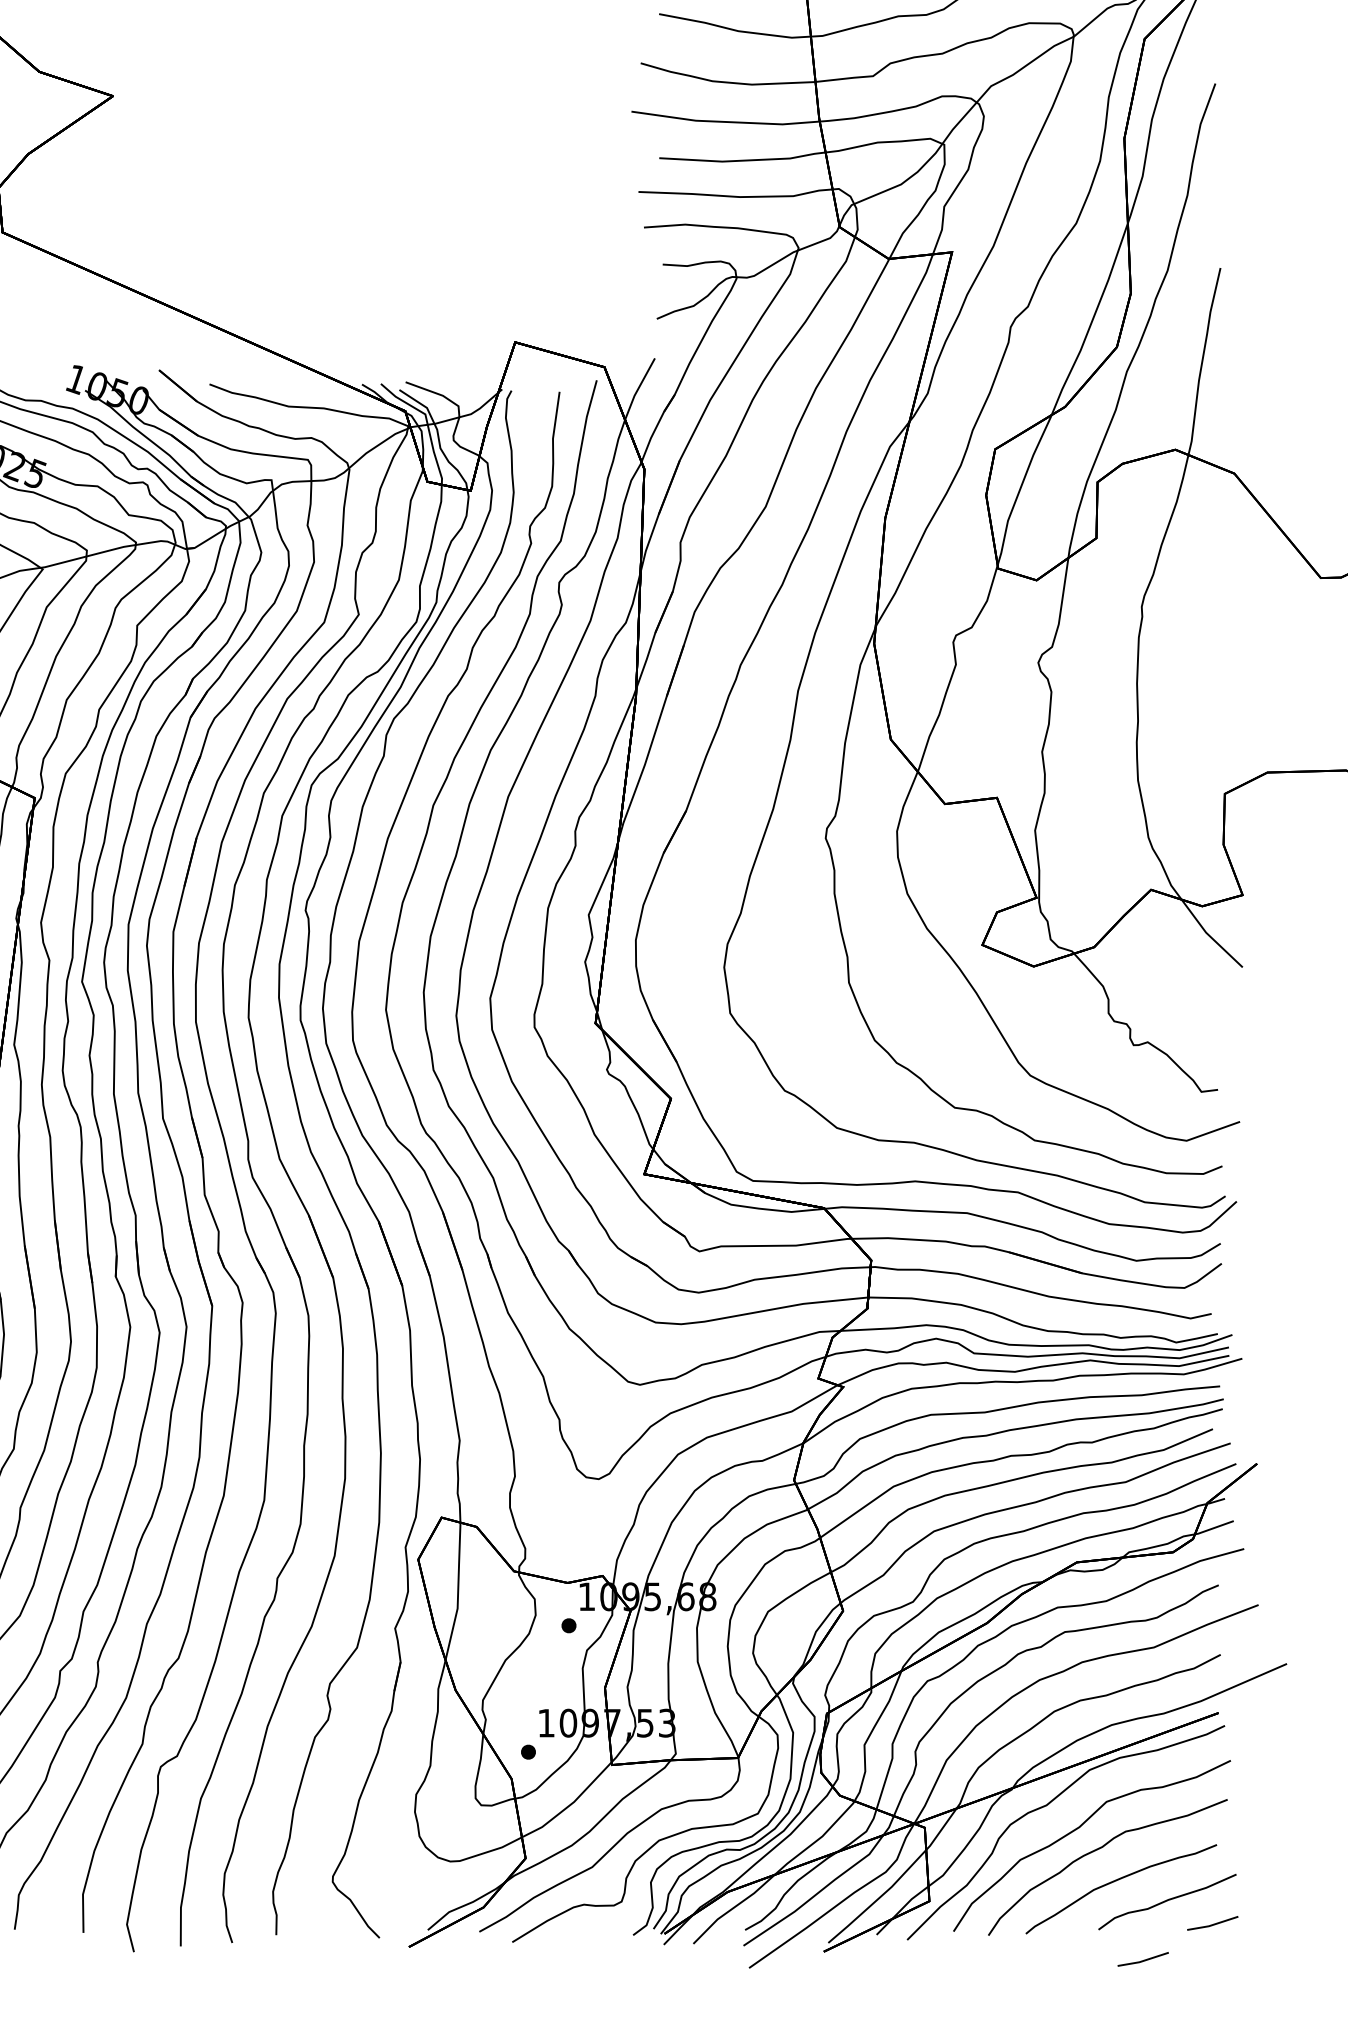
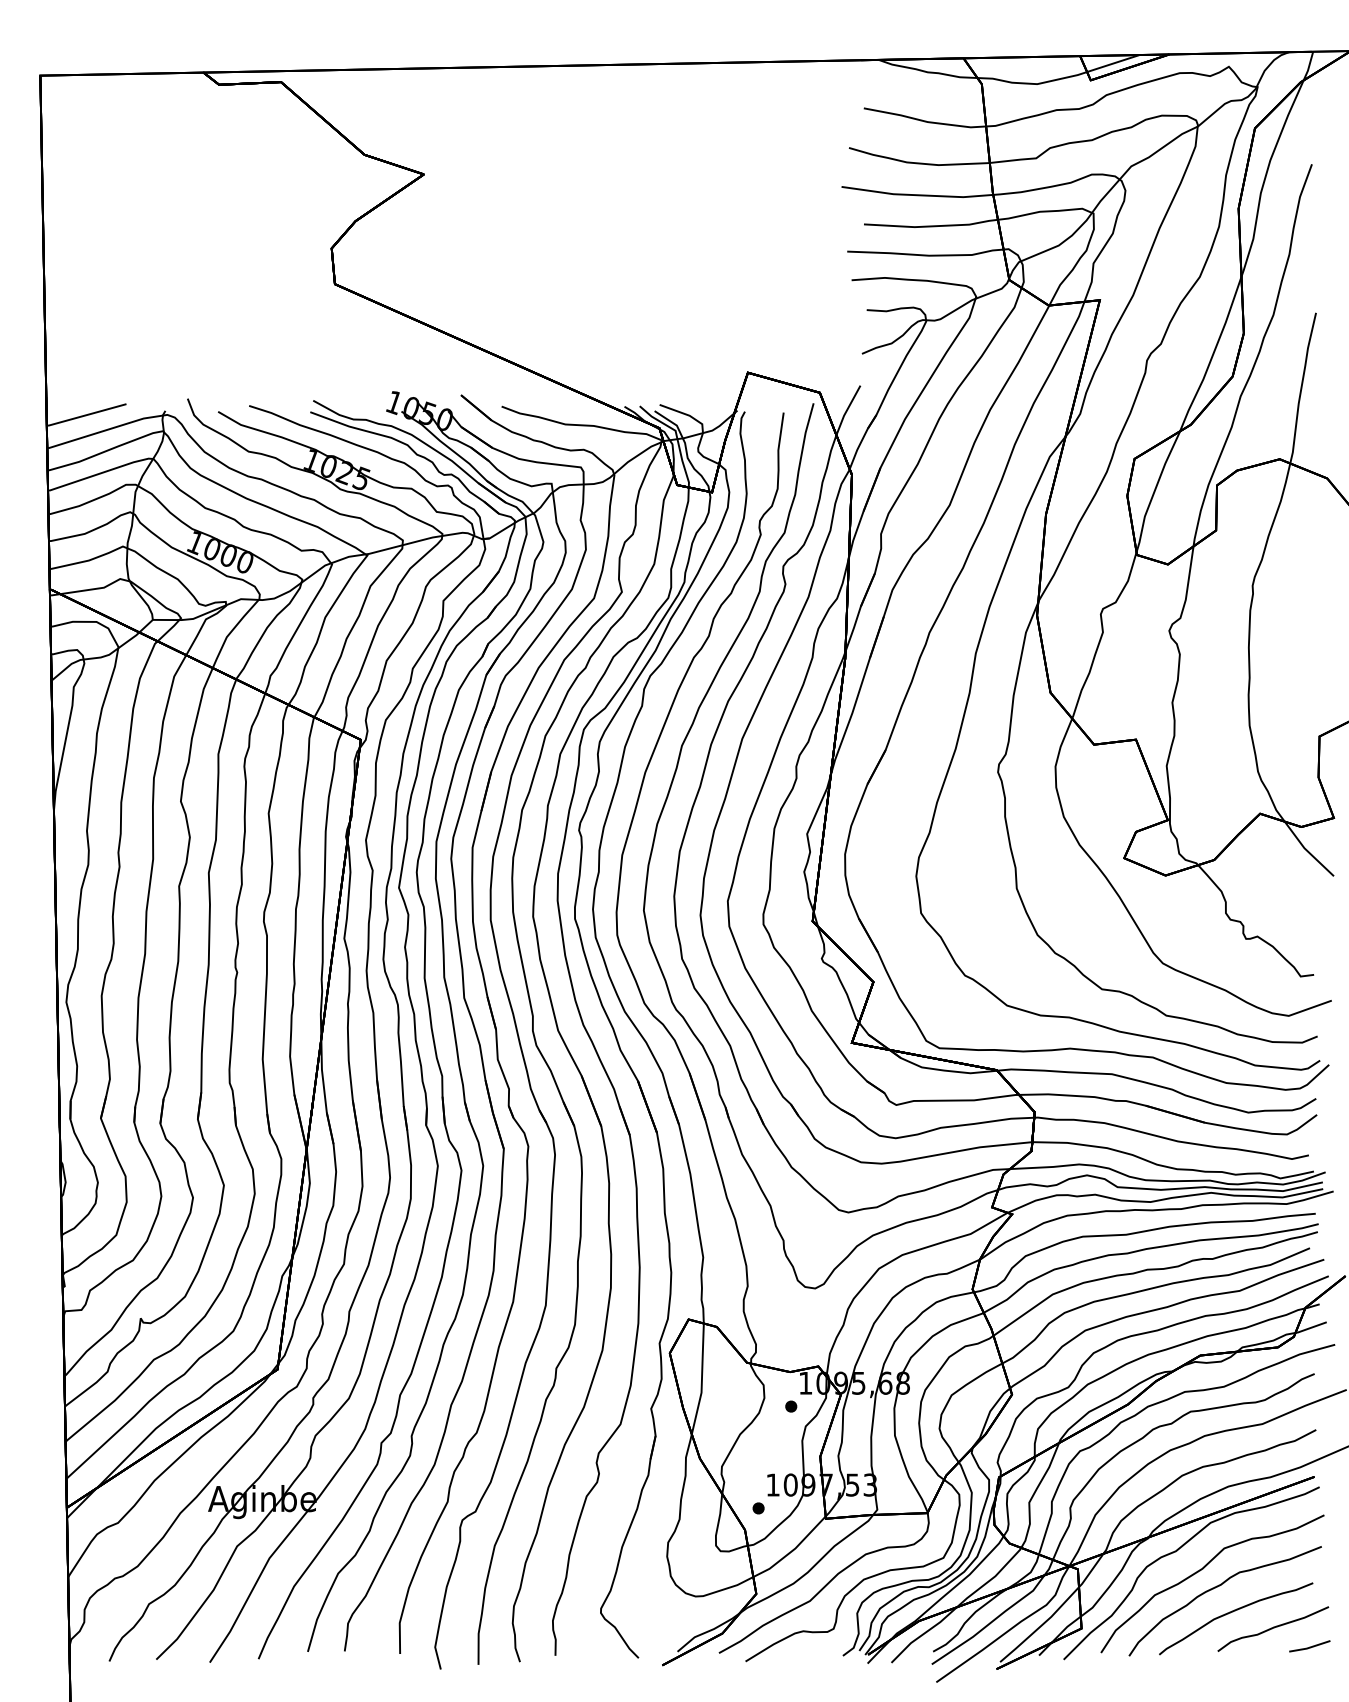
part: (1142, 1959) -> (1253, 1675), removed

